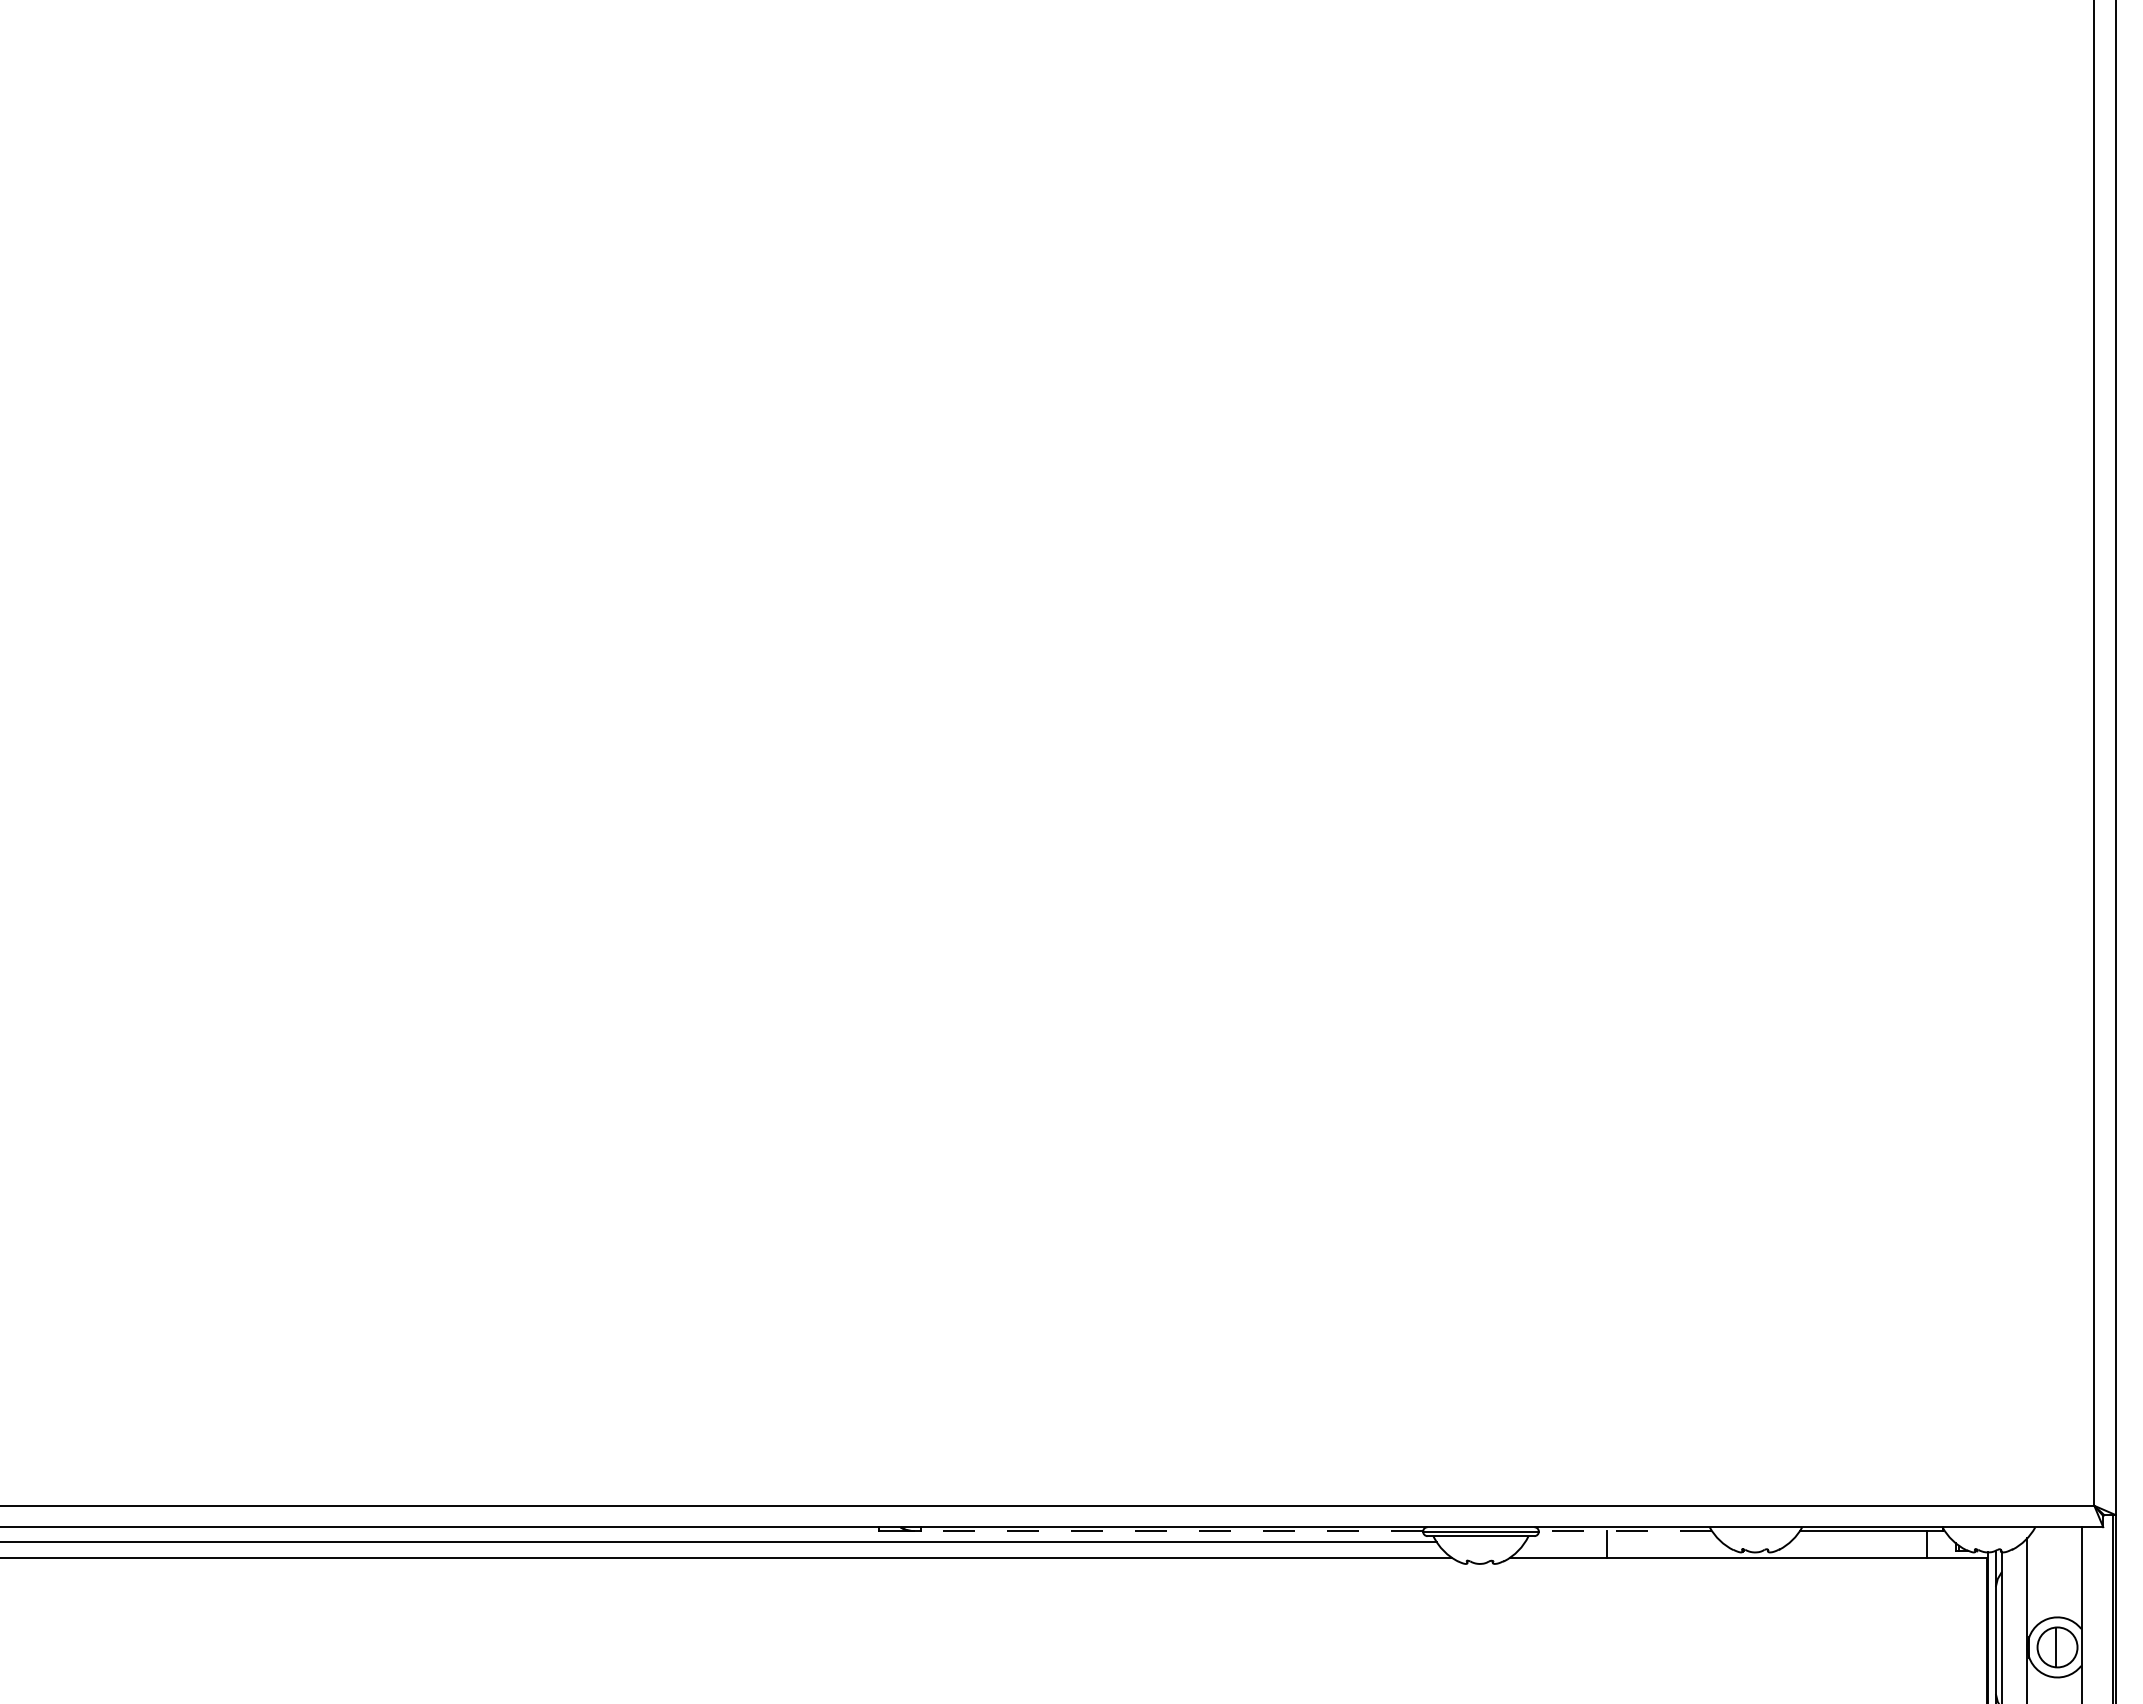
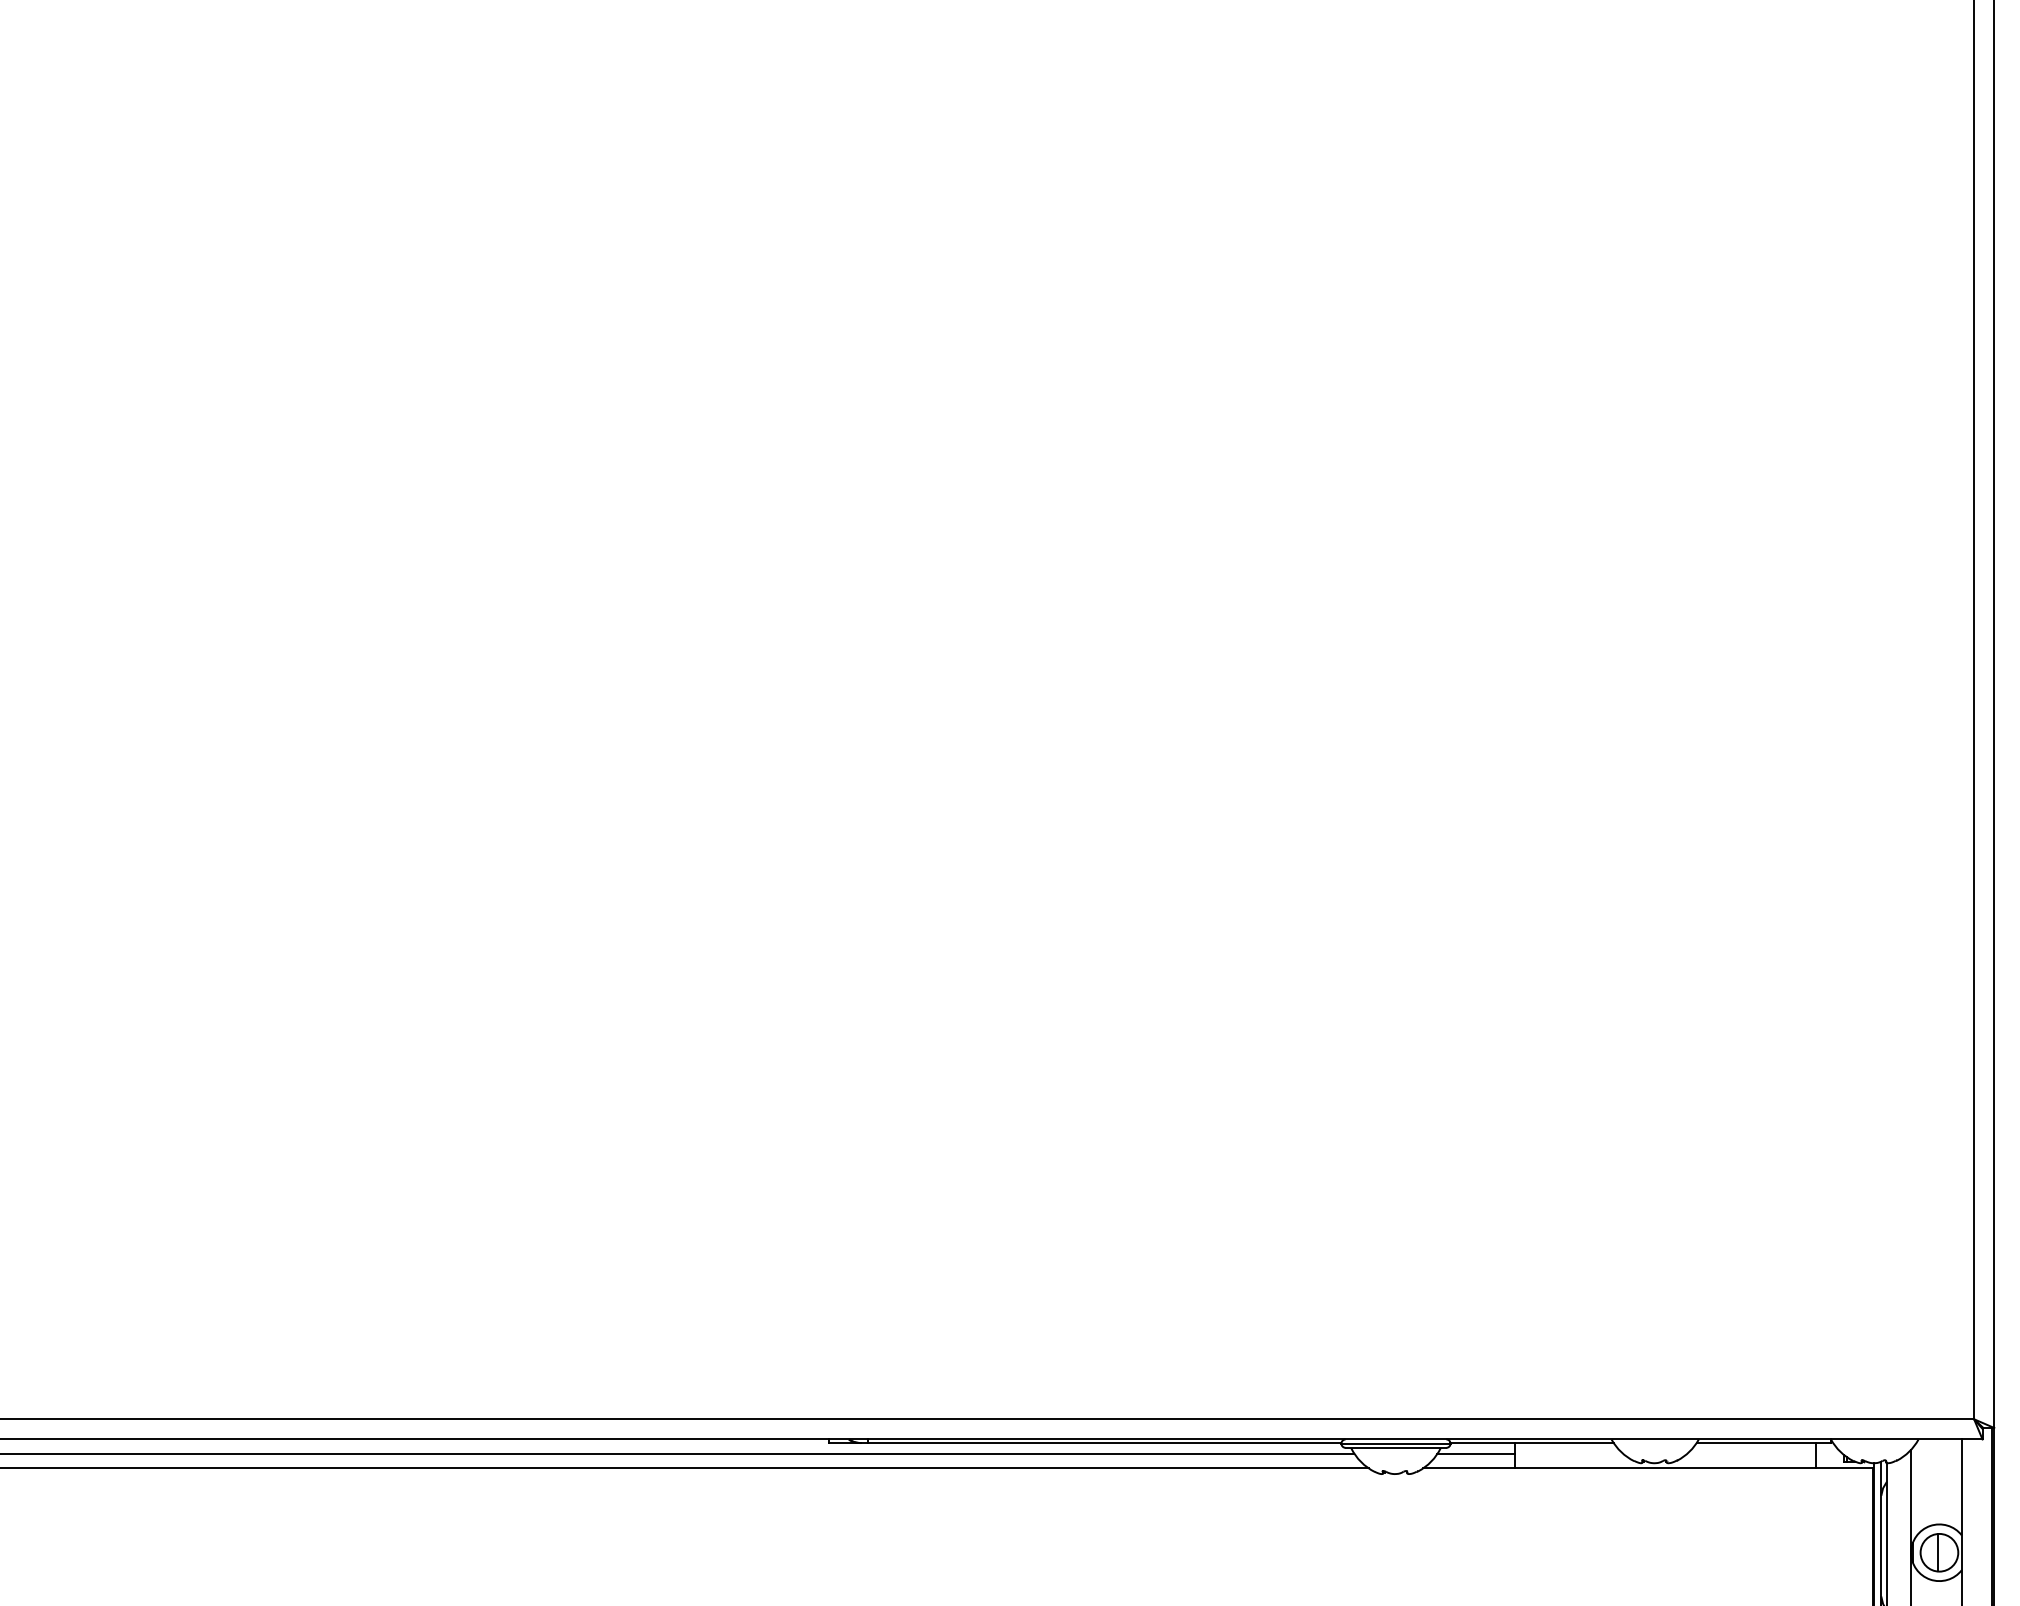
line: (1171, 1531) -> (1104, 1443), dashed -> solid
line: (1625, 1531) -> (1532, 1443), dashed -> solid
line: (1565, 1542) -> (1475, 1453), added

